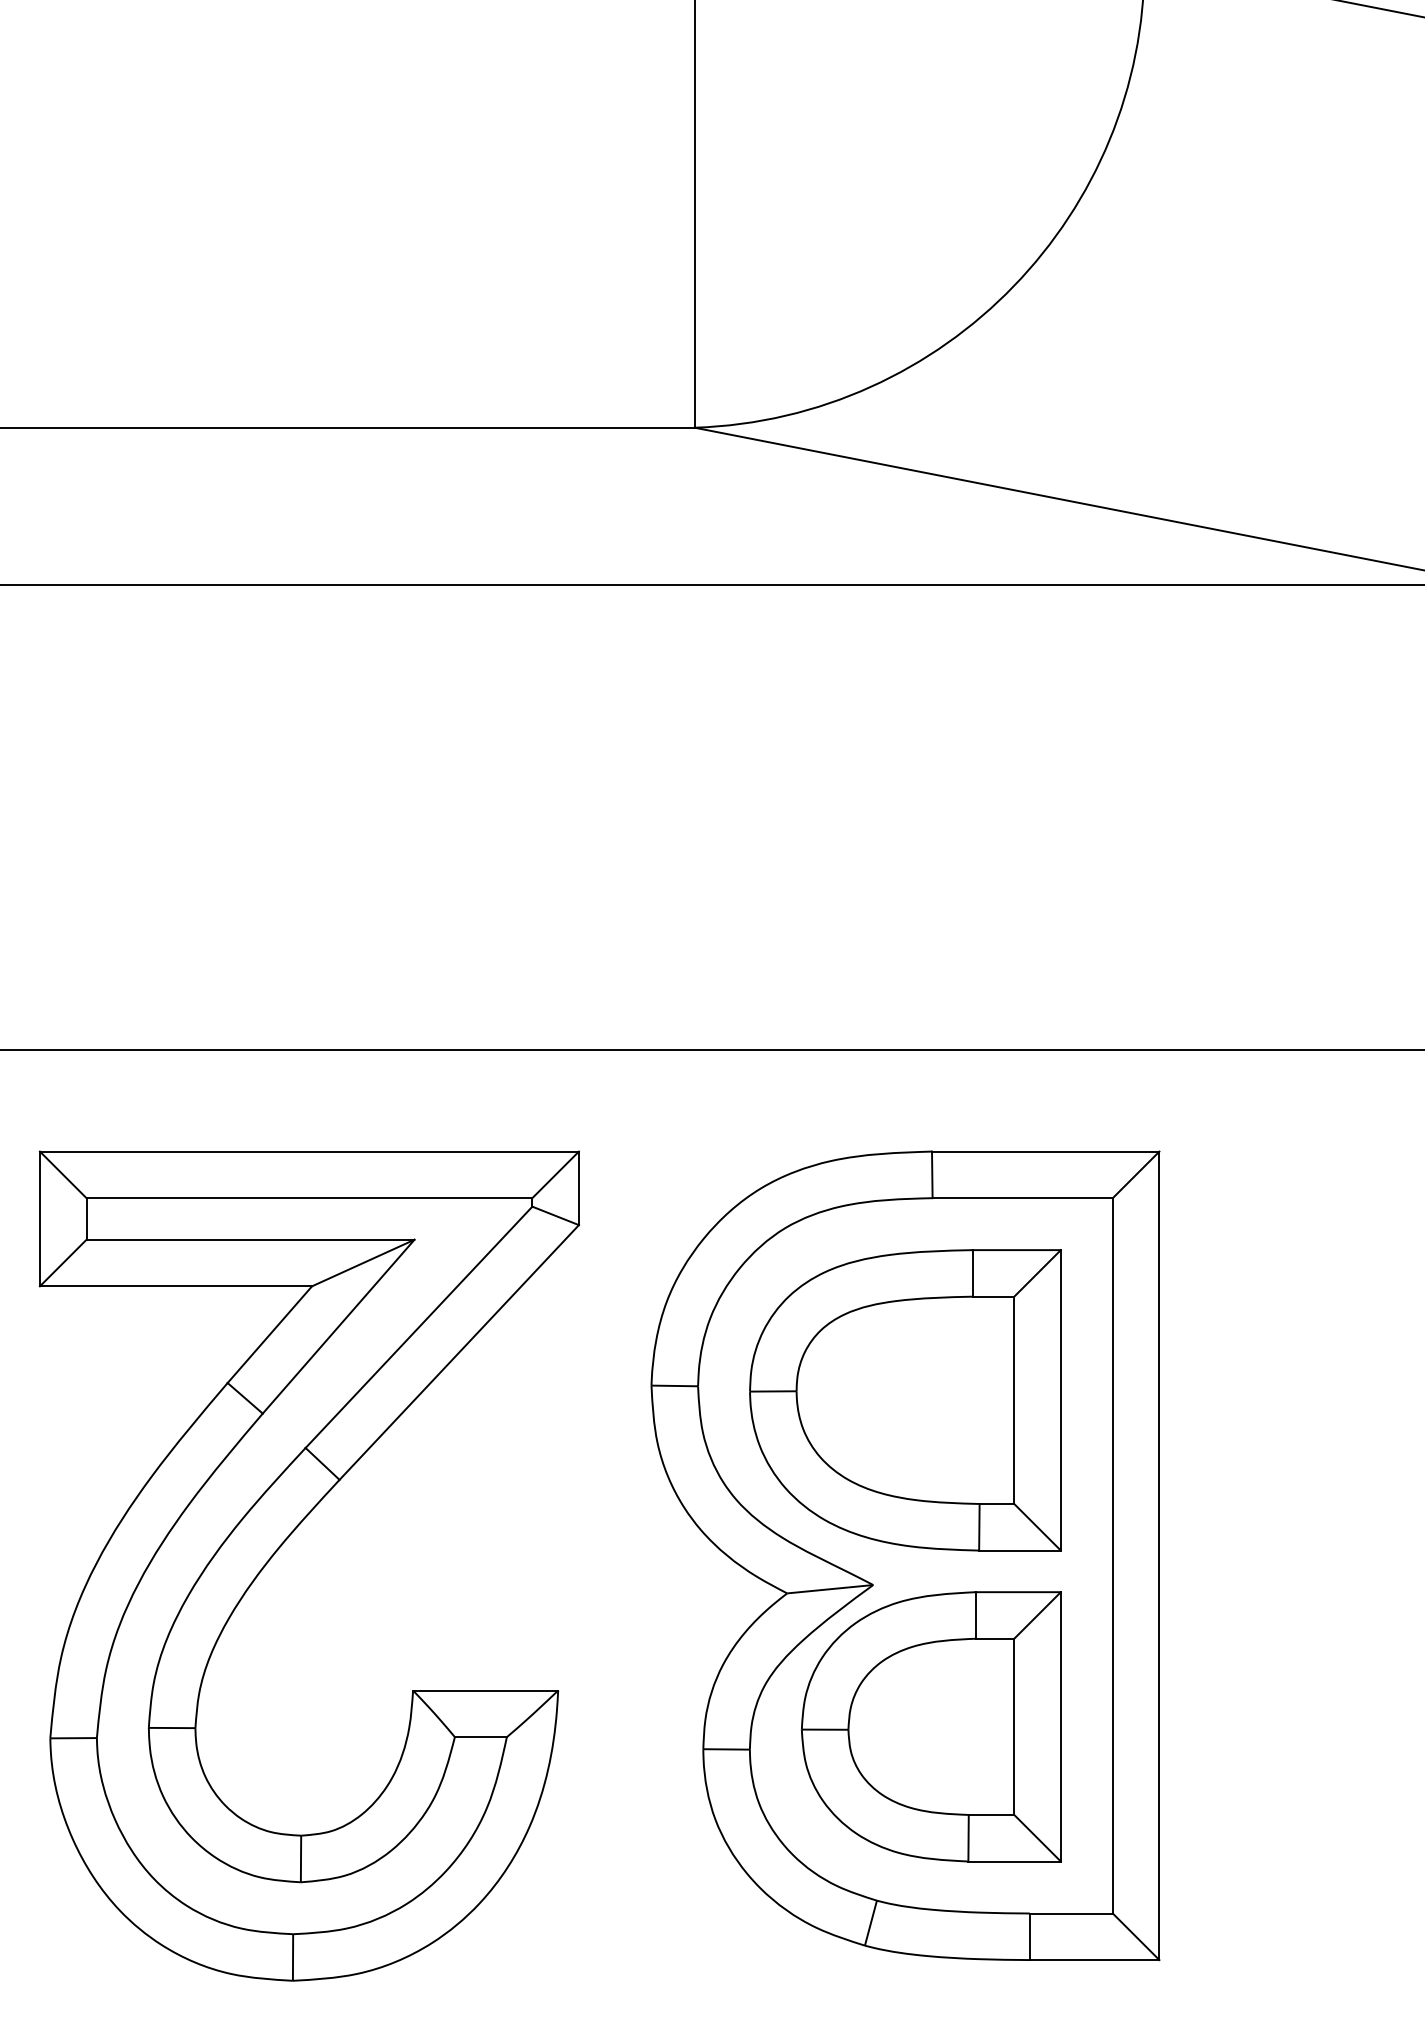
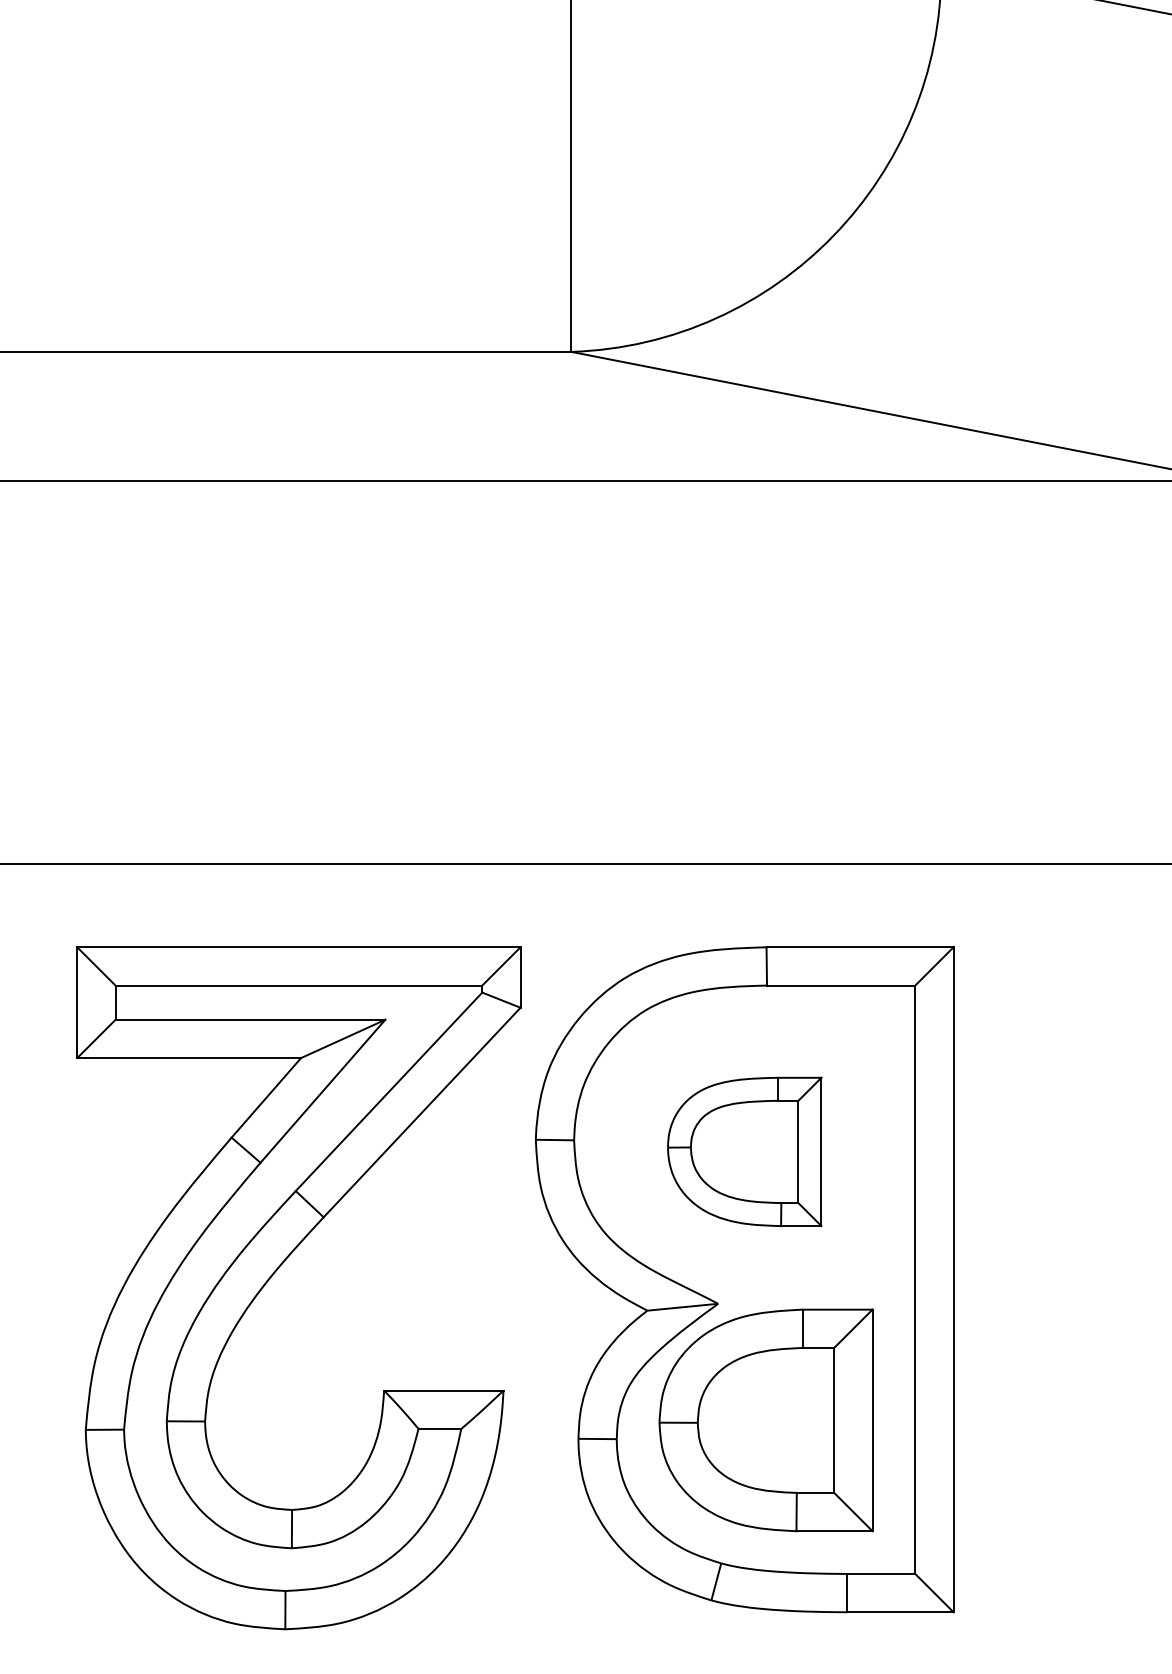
part: (905, 1400) -> (744, 1152), size x0.6
part: (283, 1544) -> (277, 1270), moved

